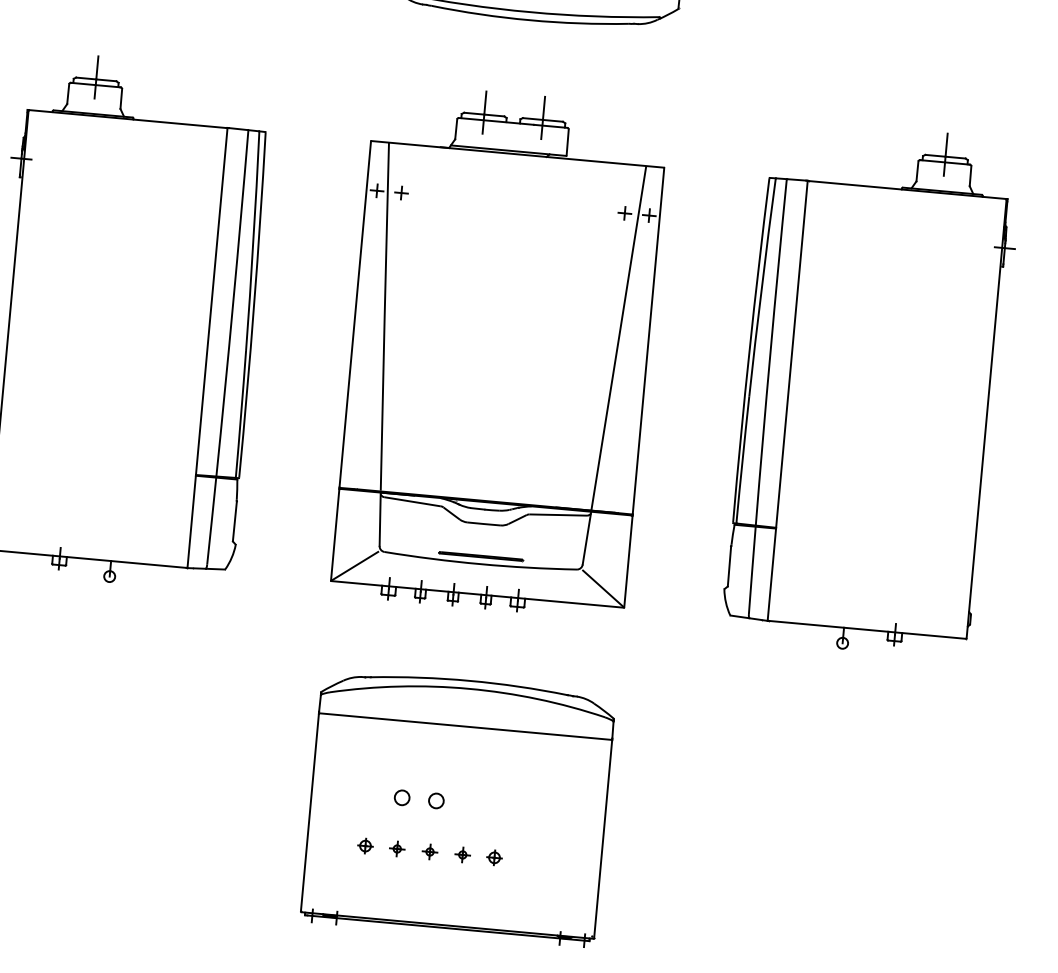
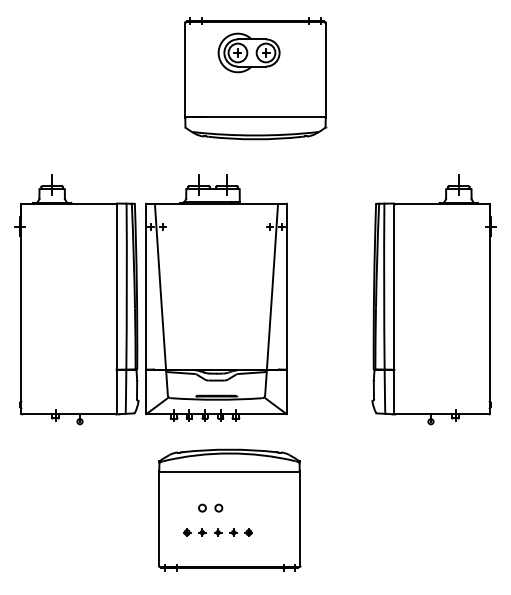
part: (499, 350) -> (216, 297), moved
part: (458, 805) -> (229, 509), moved

